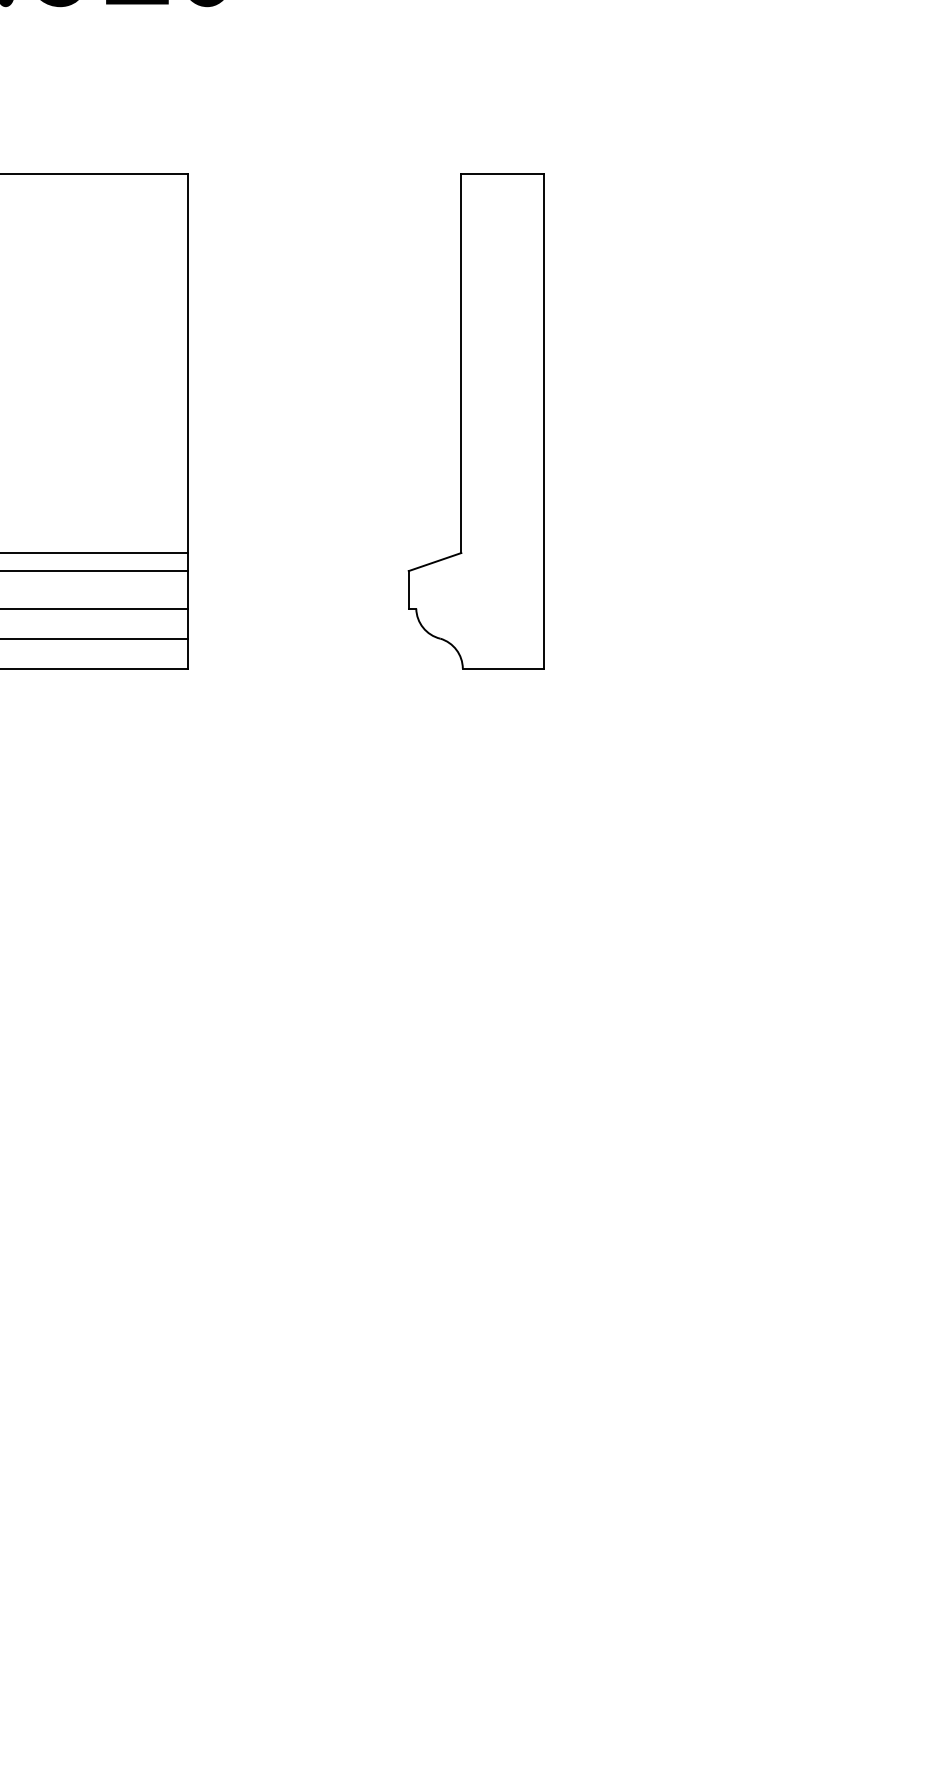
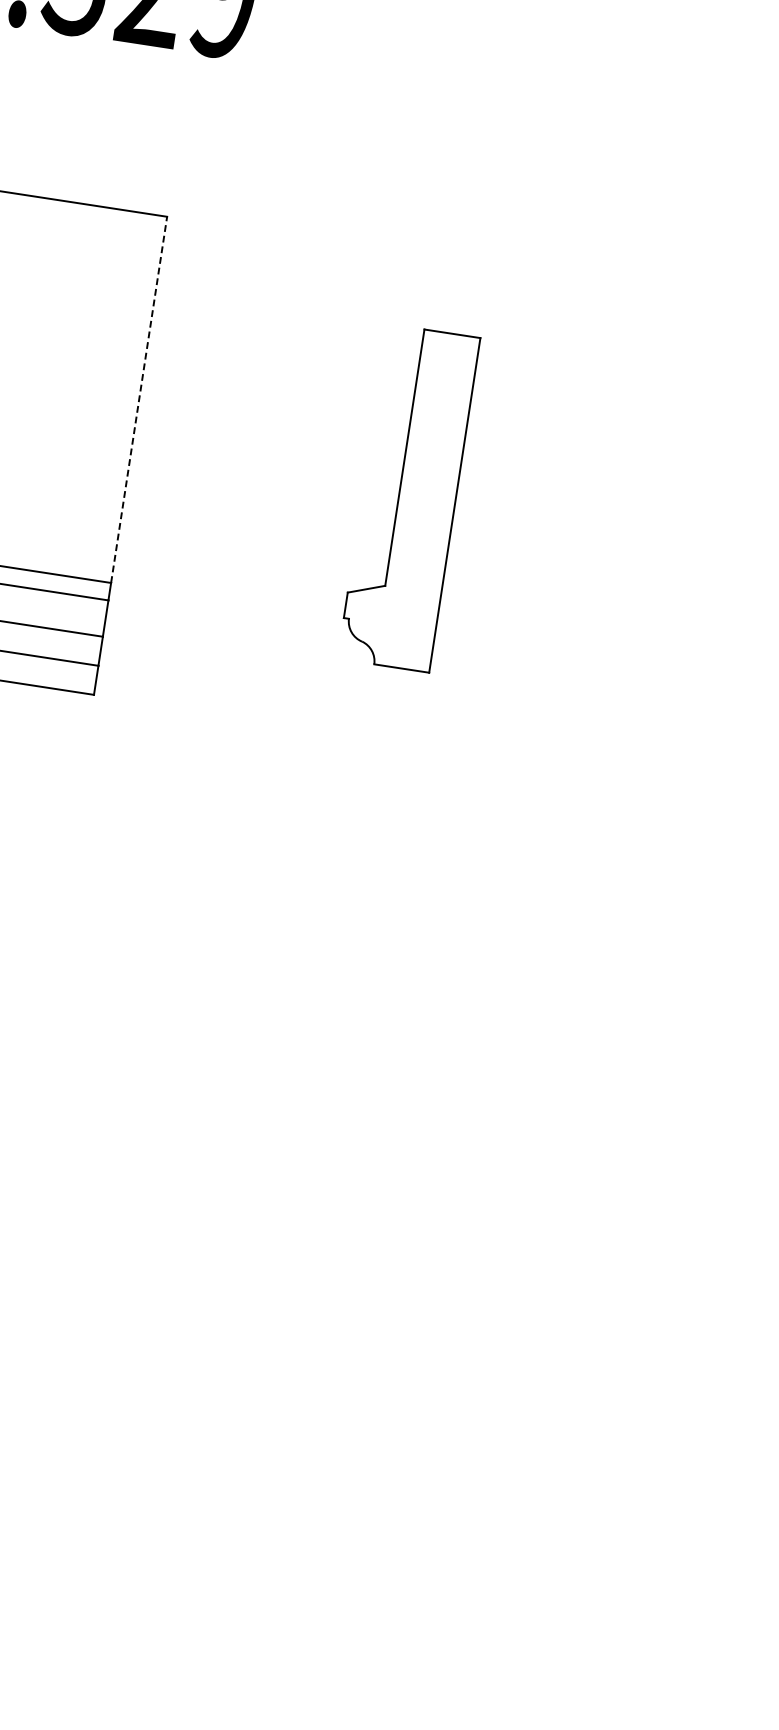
line: (188, 363) -> (139, 399), solid -> dashed
part: (475, 421) -> (408, 498), size x0.7

